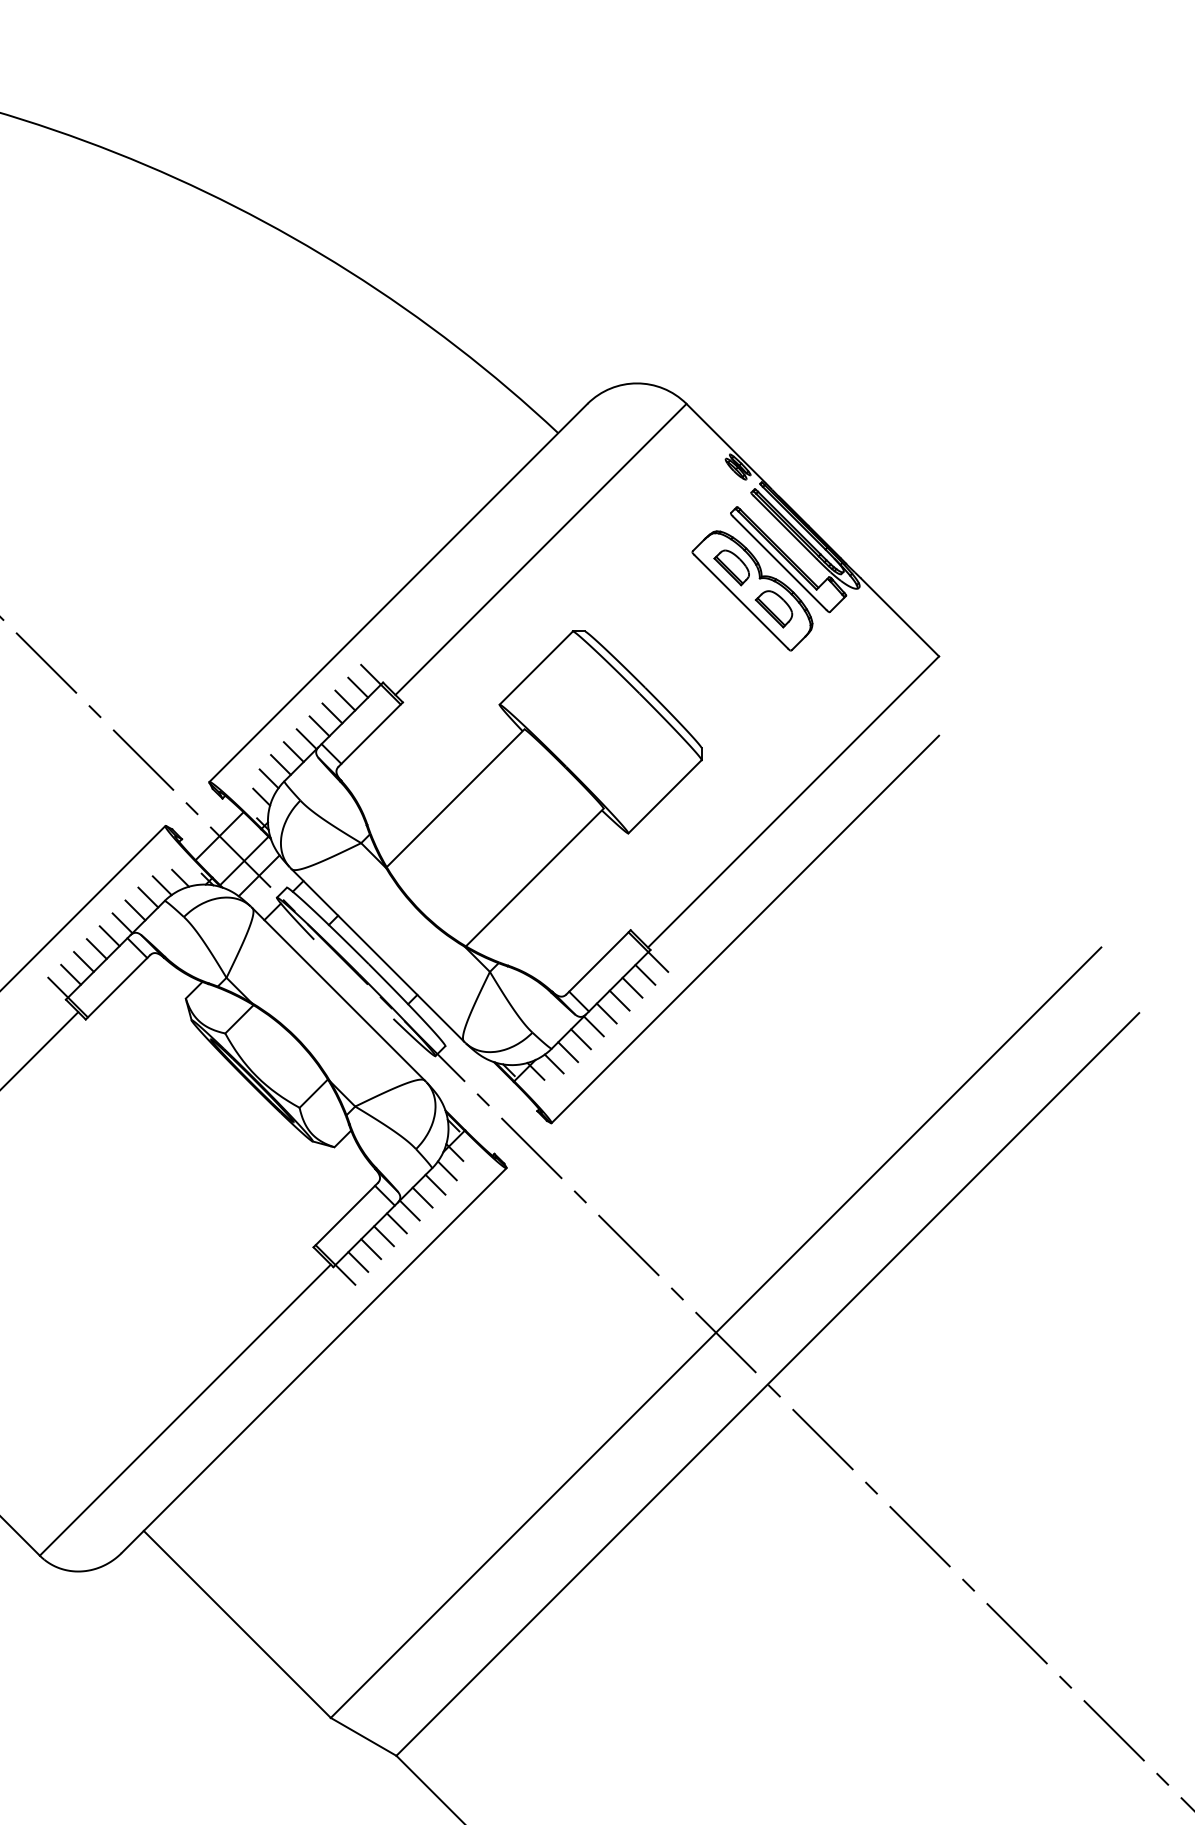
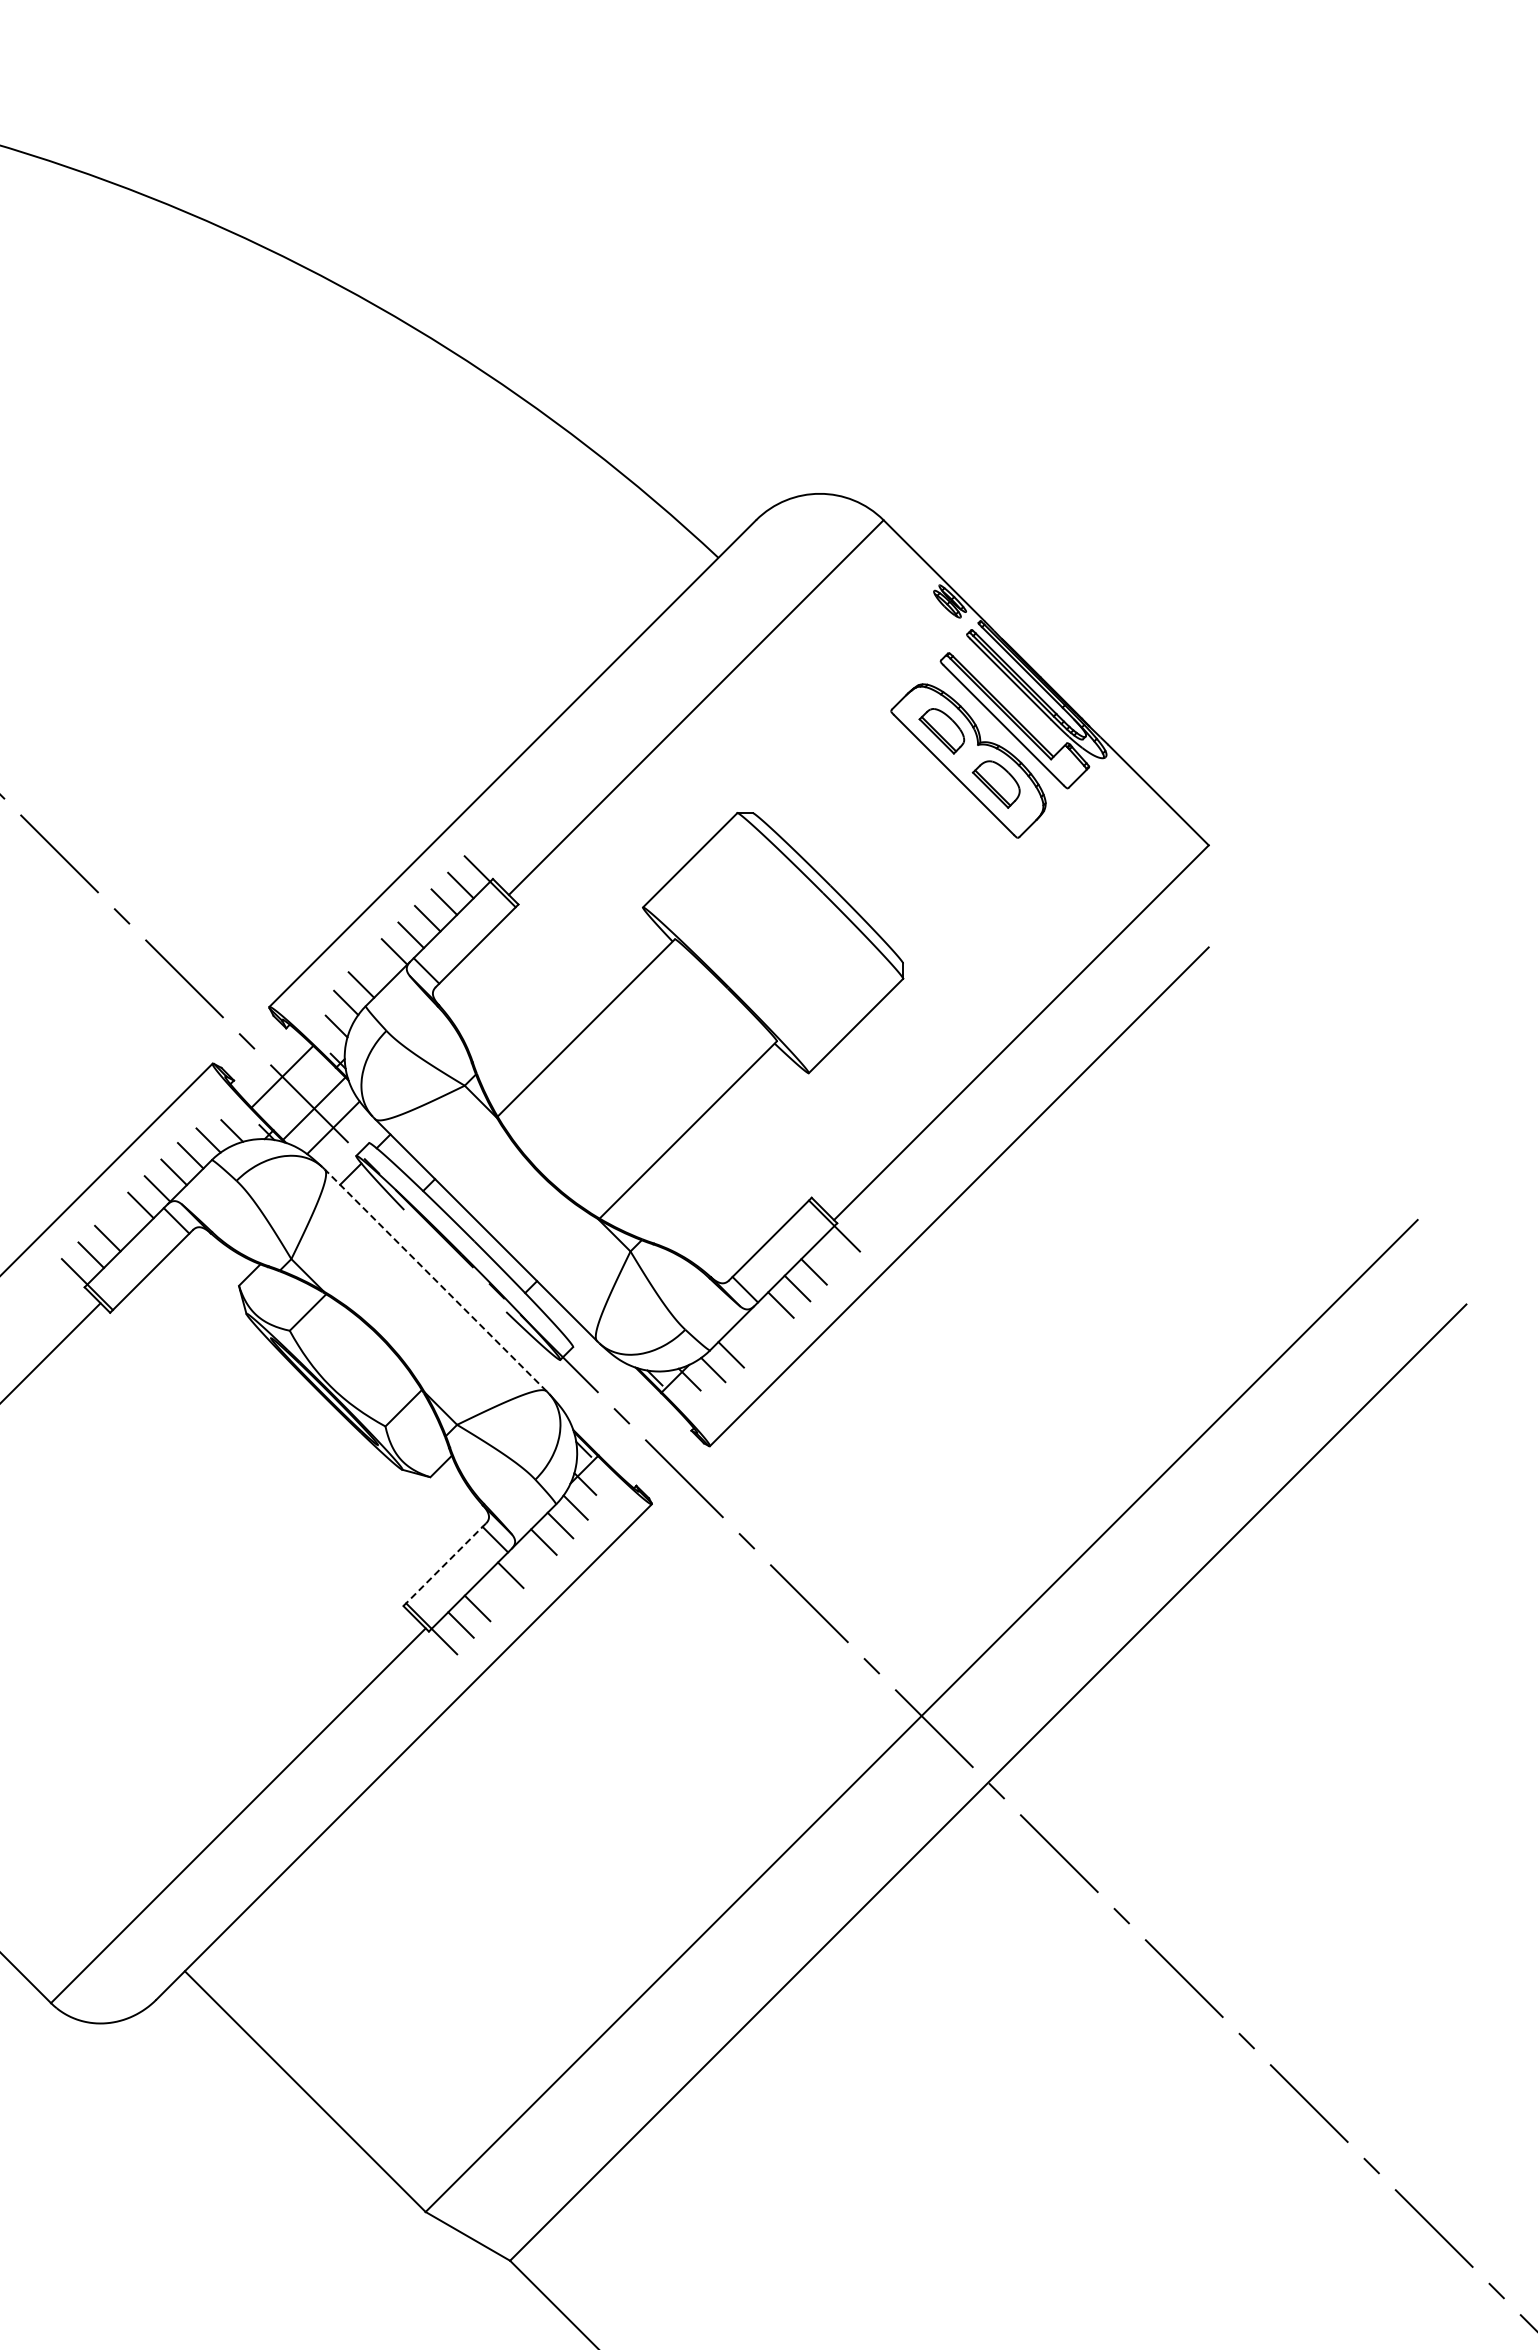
line: (293, 752) -> (377, 968), removed
line: (96, 948) -> (124, 1221), removed
line: (645, 975) -> (830, 1255), removed
line: (338, 994) -> (435, 1280), solid -> dashed
line: (594, 1026) -> (764, 1321), removed
line: (580, 1038) -> (747, 1337), removed
line: (409, 1210) -> (527, 1558), removed
line: (345, 1215) -> (444, 1565), solid -> dashed
line: (383, 1235) -> (493, 1591), removed

